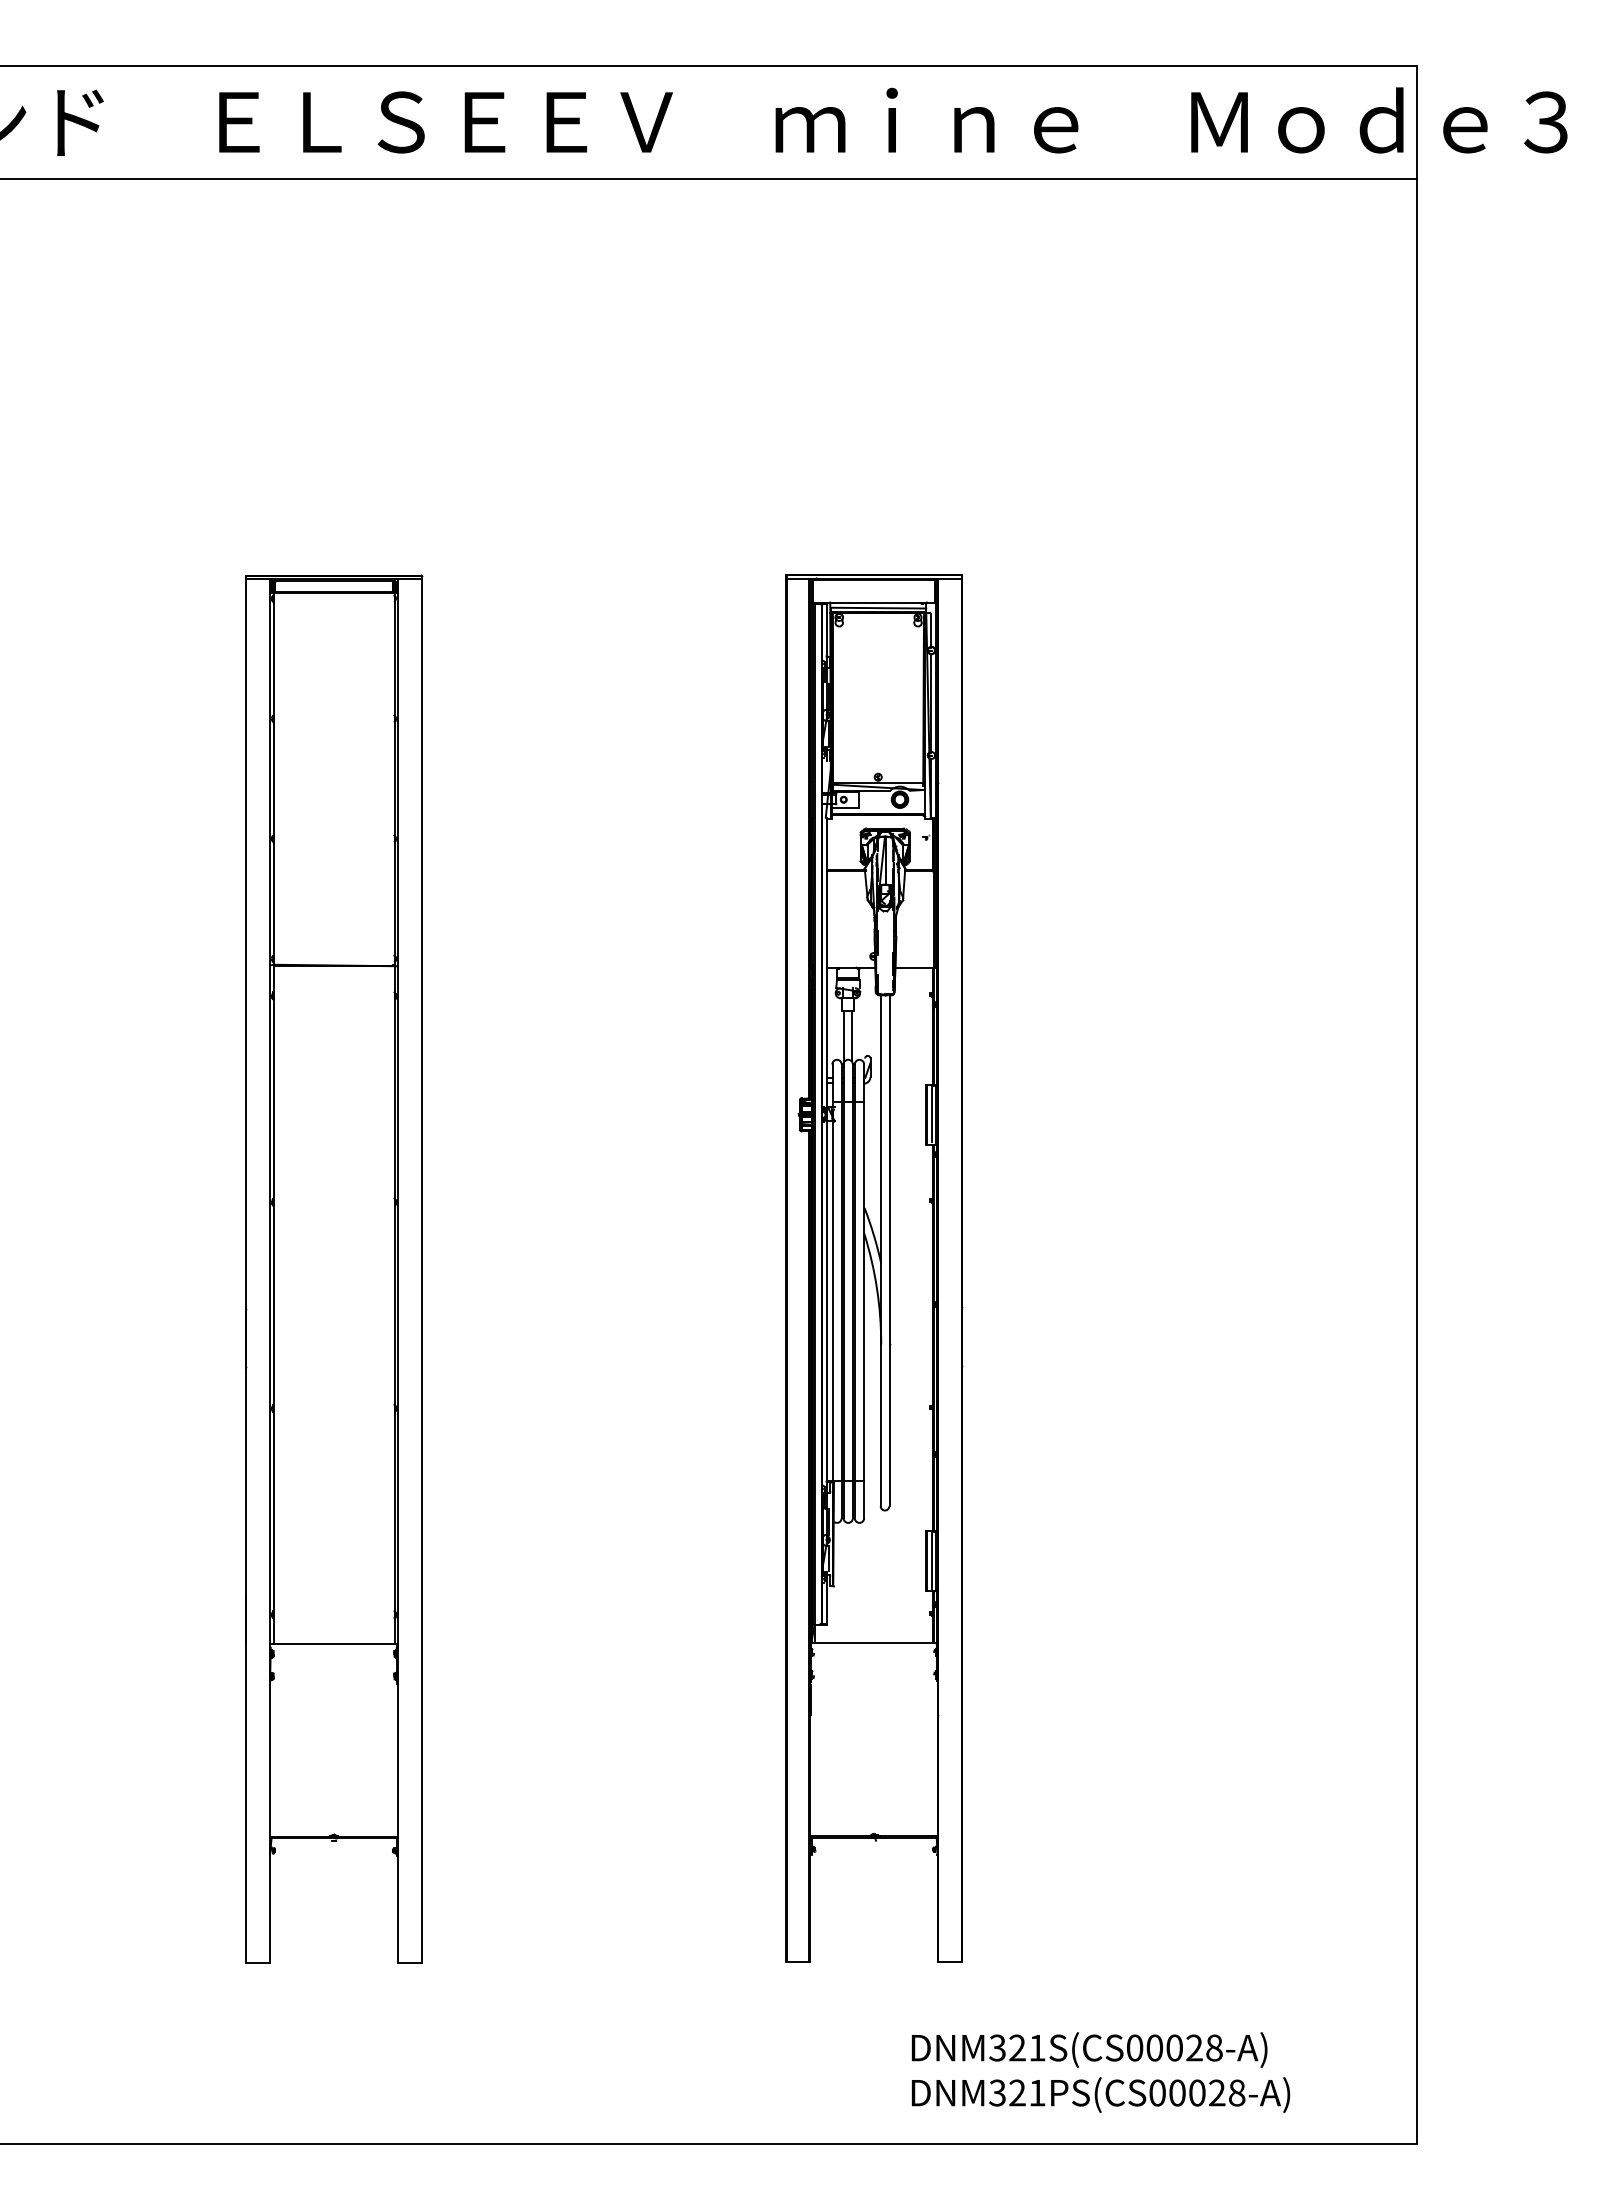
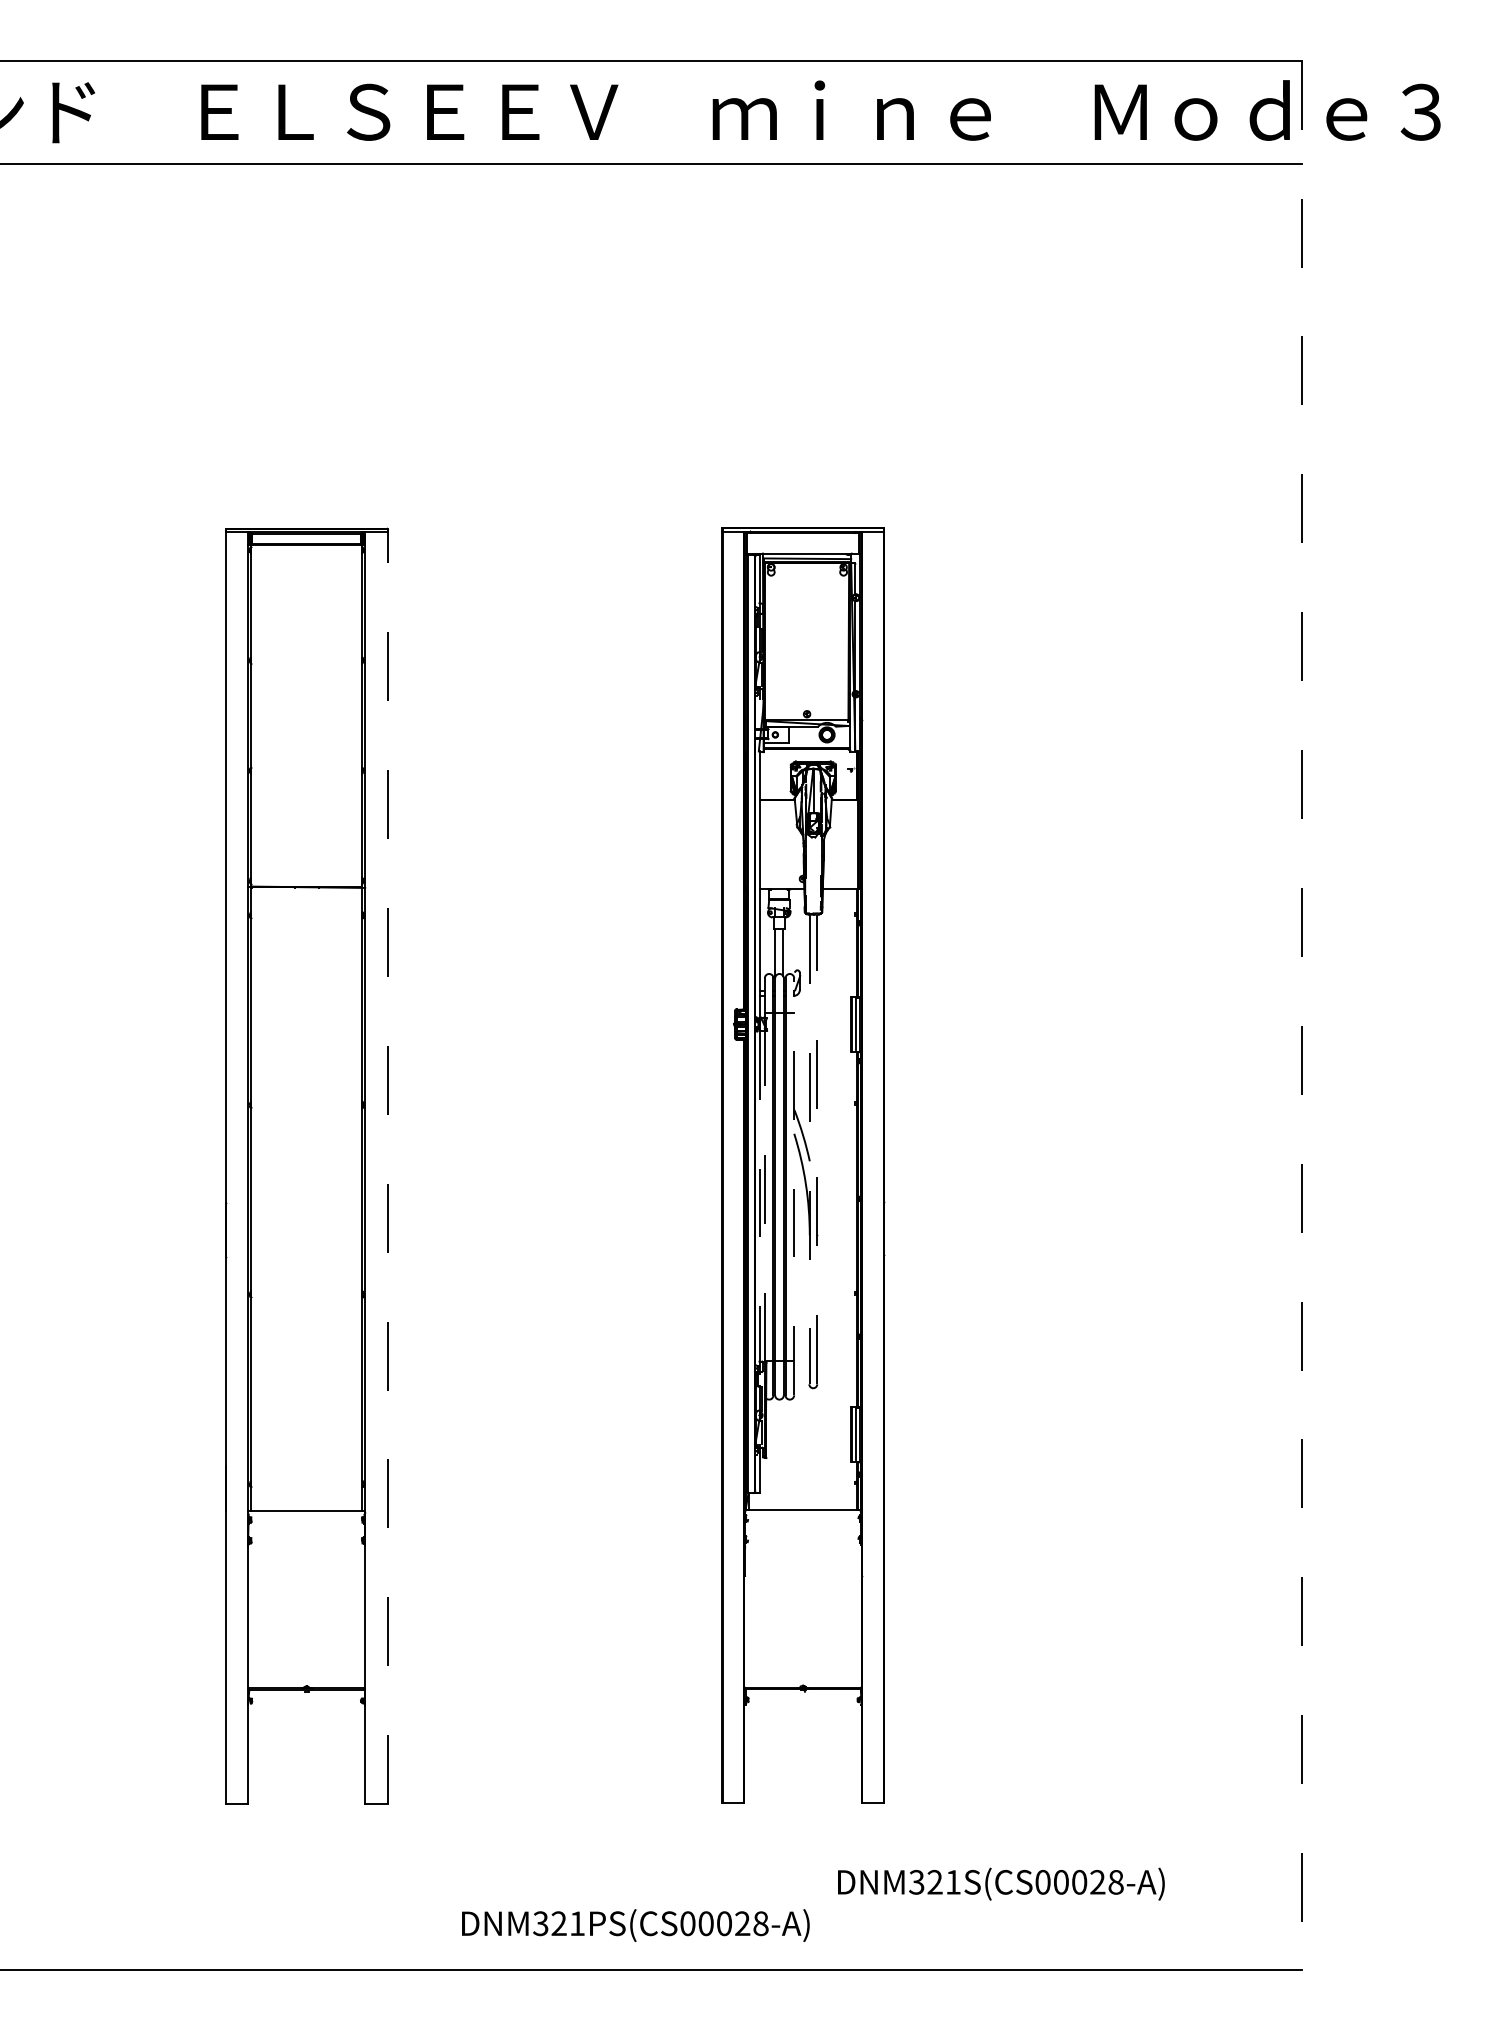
line: (1416, 1105) -> (1301, 1015), solid -> dashed
line: (889, 1250) -> (817, 1149), solid -> dashed
line: (881, 1251) -> (810, 1150), solid -> dashed
line: (422, 1269) -> (388, 1166), solid -> dashed
line: (864, 1291) -> (794, 1186), solid -> dashed
line: (832, 1301) -> (765, 1196), solid -> dashed
line: (826, 1315) -> (759, 1208), solid -> dashed
text: (1101, 2094) -> (636, 1925), moved

